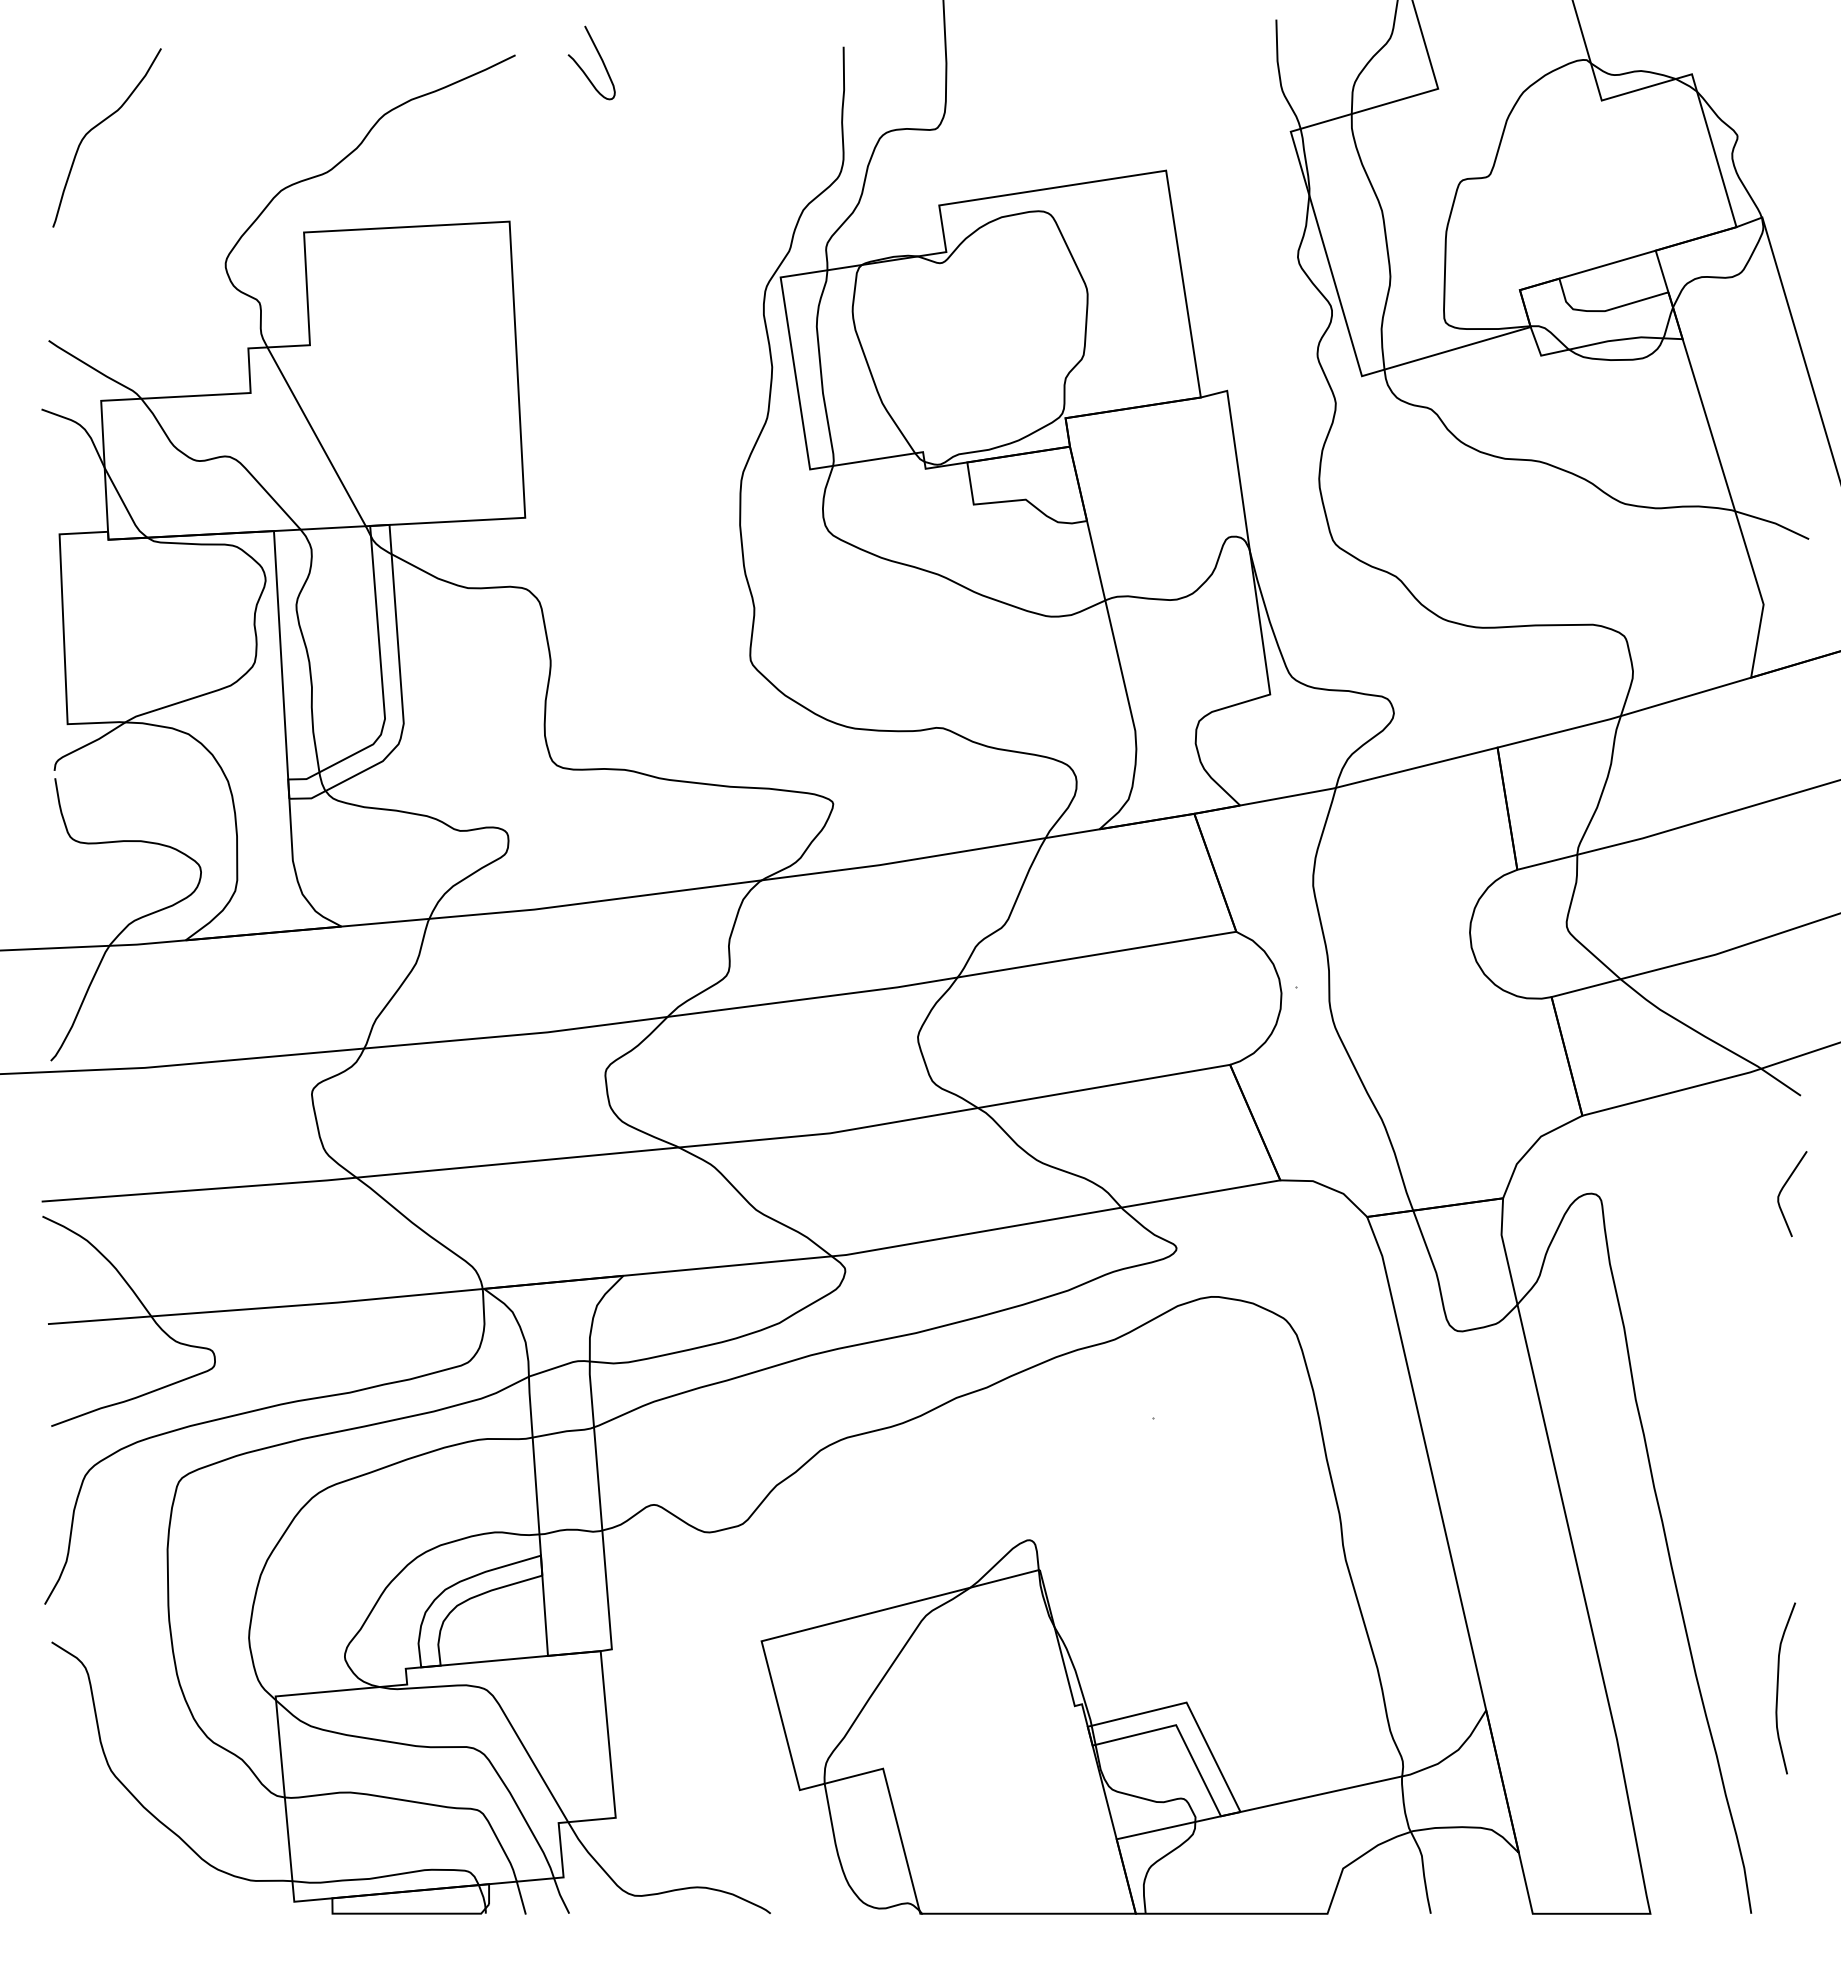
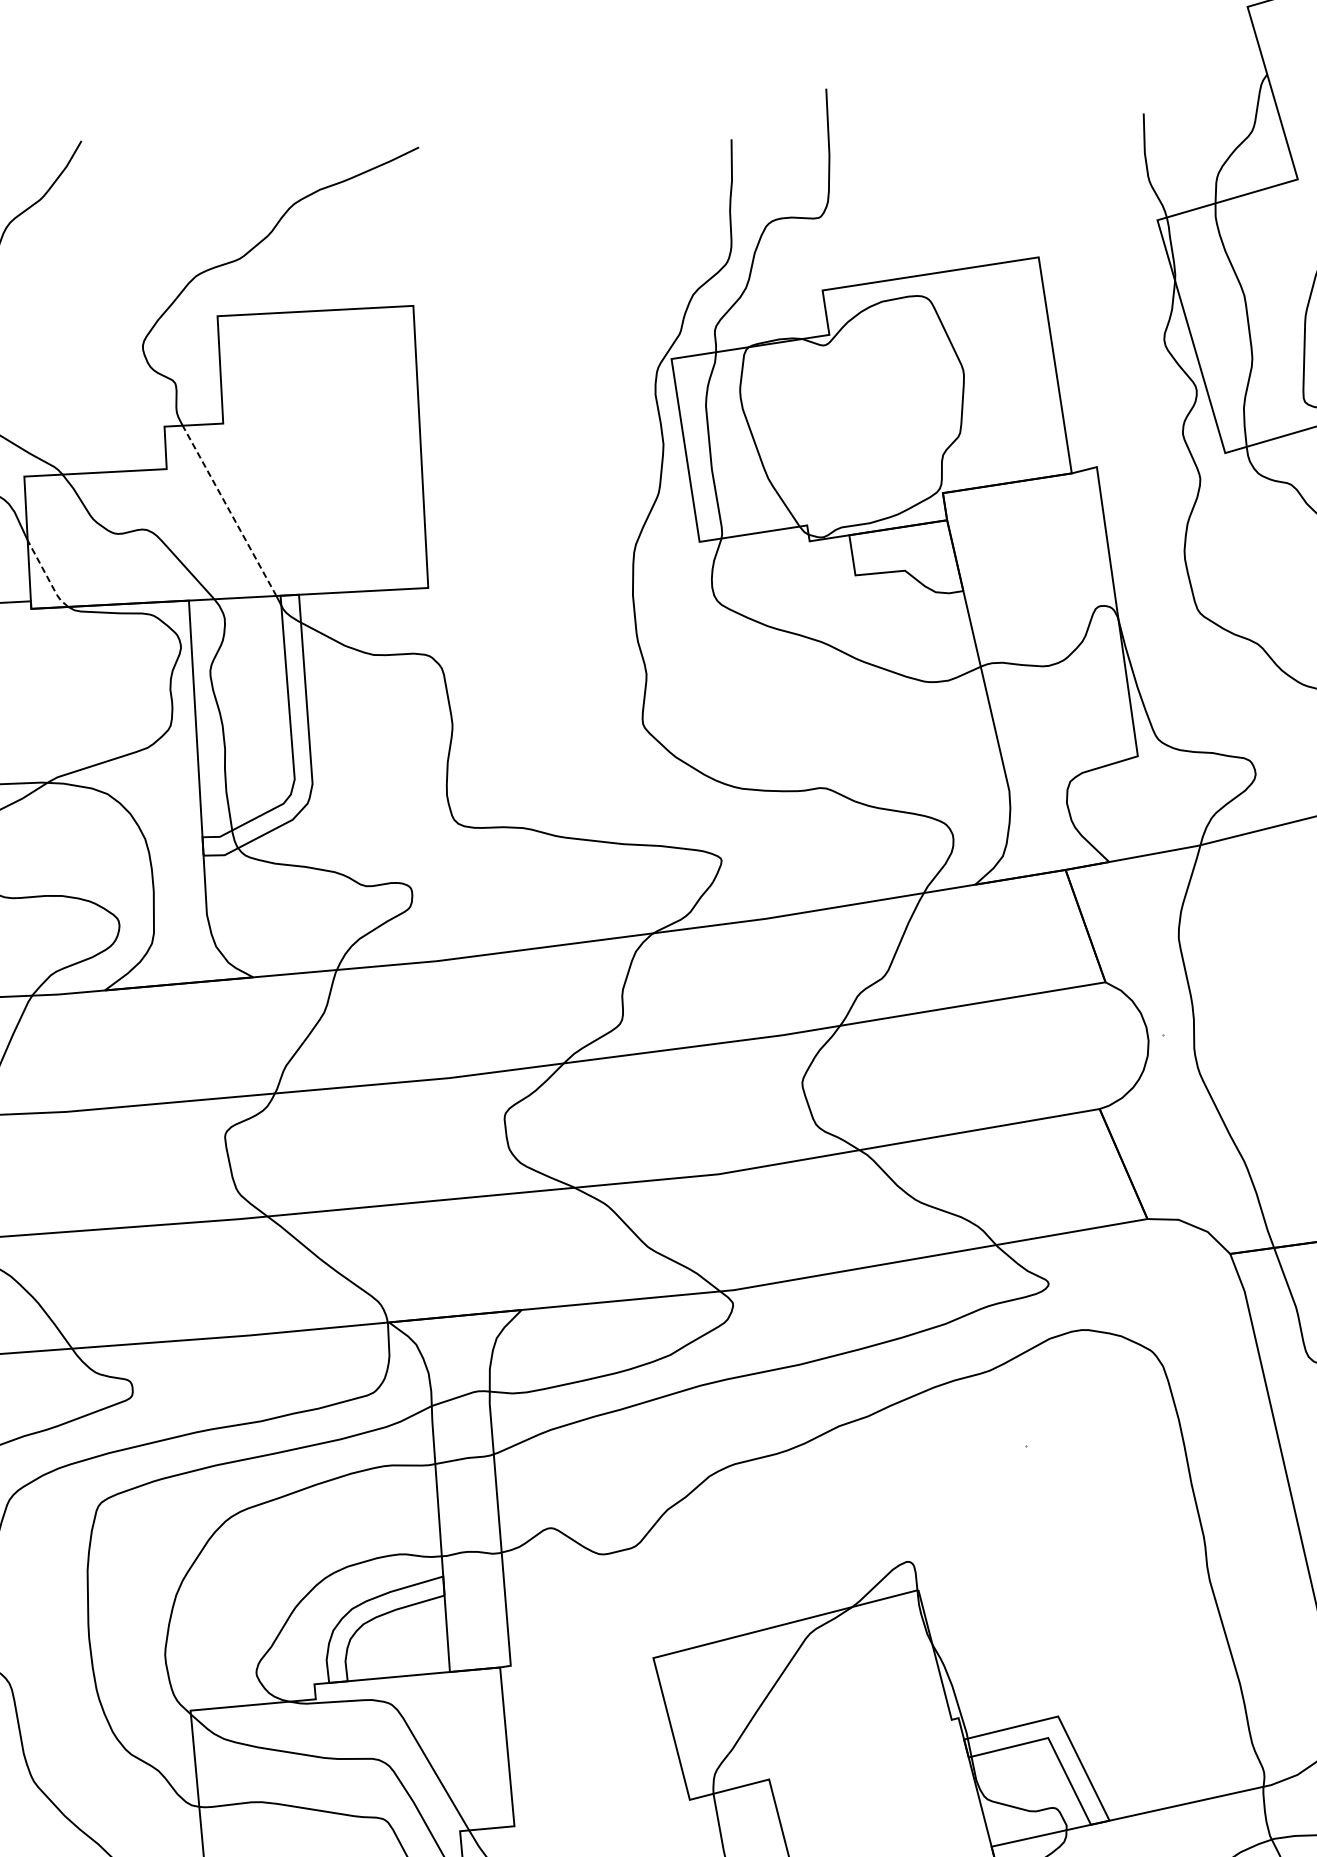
curve: (599, 57) -> (499, 149), removed
line: (316, 436) -> (229, 510), solid -> dashed
line: (124, 505) -> (46, 576), solid -> dashed

